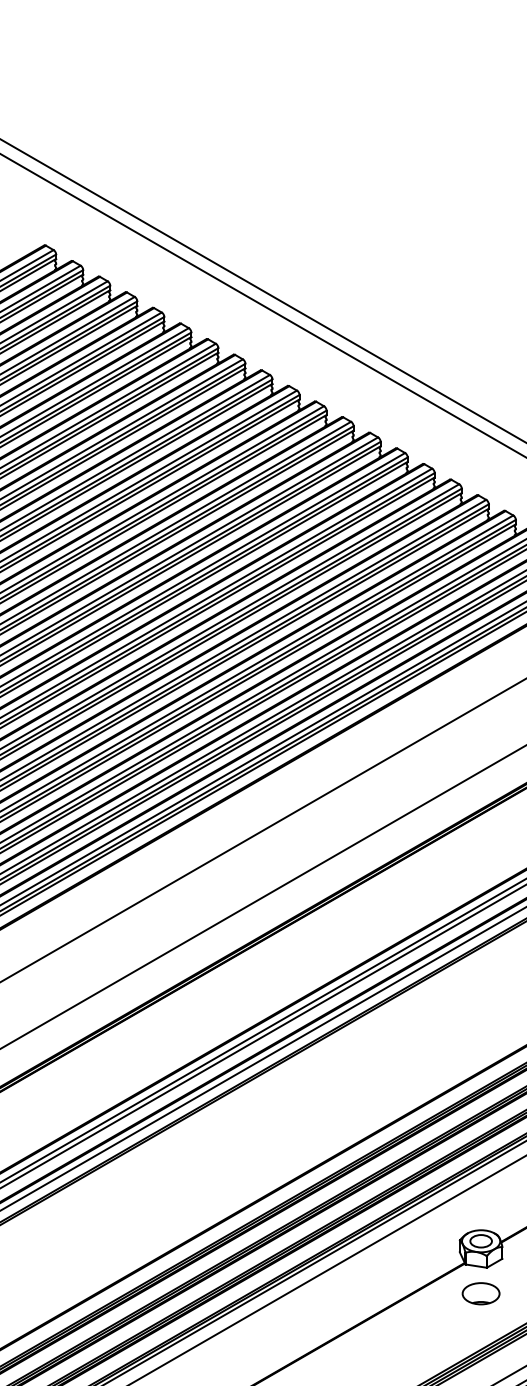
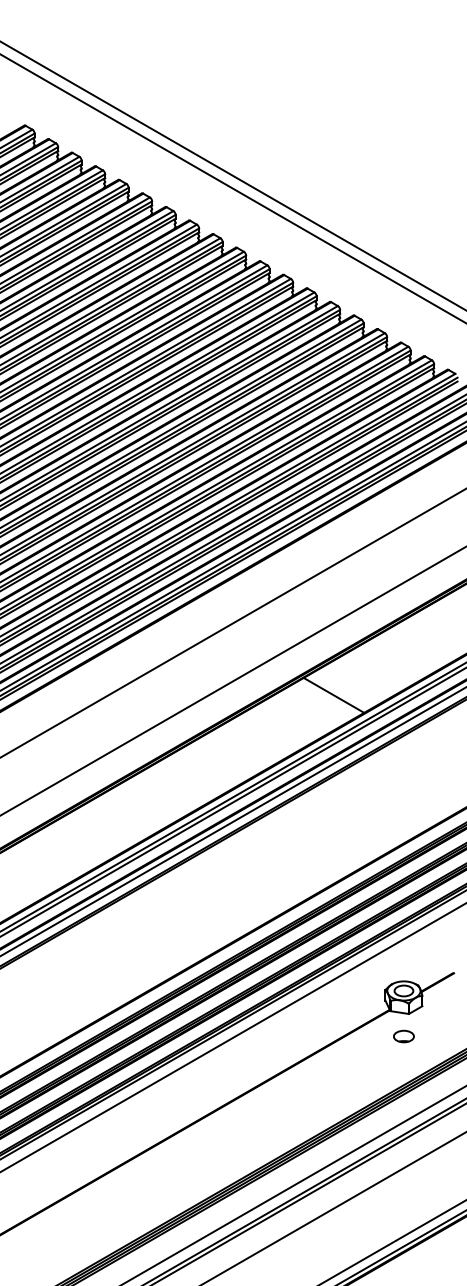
line: (400, 900) -> (333, 694), added
part: (480, 1293) -> (403, 1036), size x0.62

